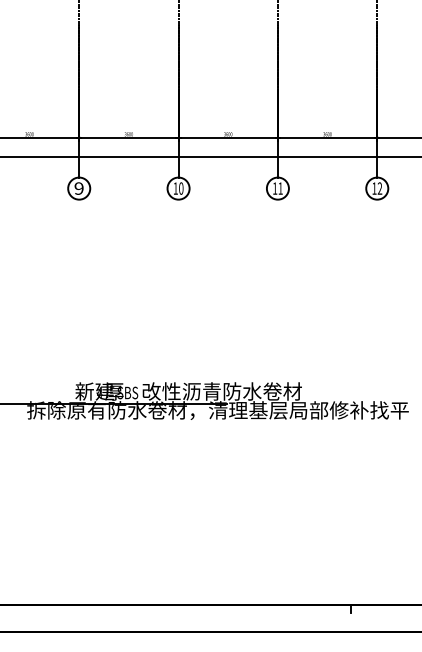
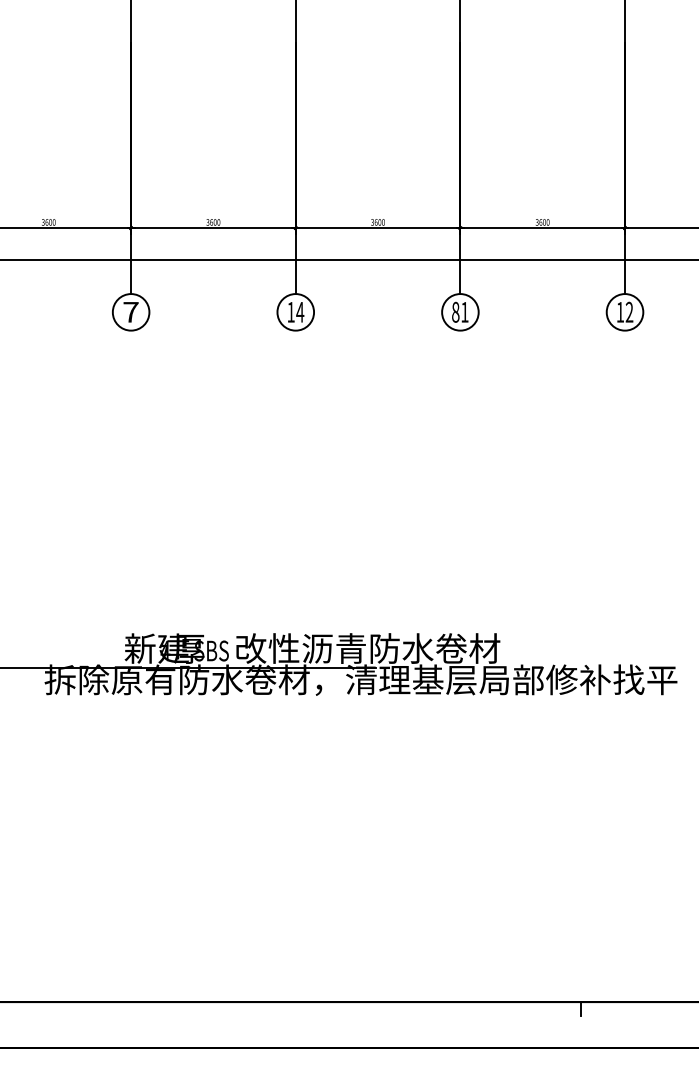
text: (78, 188) -> (129, 312), 9 -> 7
text: (180, 188) -> (298, 312), 10 -> 14
text: (274, 188) -> (454, 312), 11 -> 81

